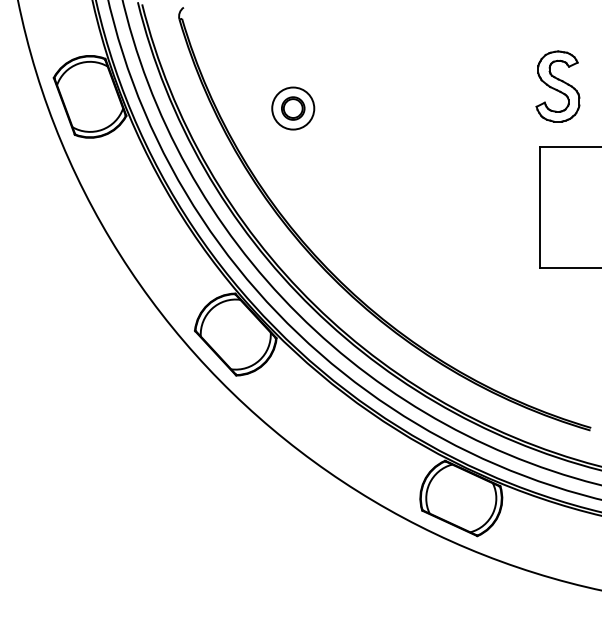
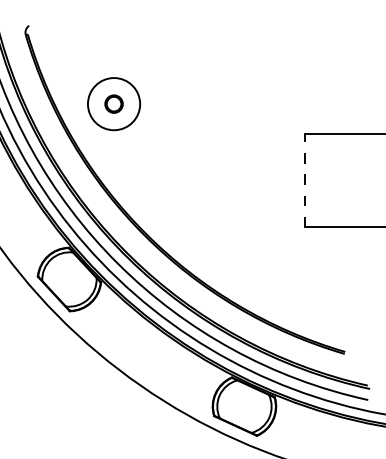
part: (557, 86) -> (319, 87), removed
circle: (293, 108) -> (114, 104), size x1.6
line: (539, 206) -> (305, 180), solid -> dashed

